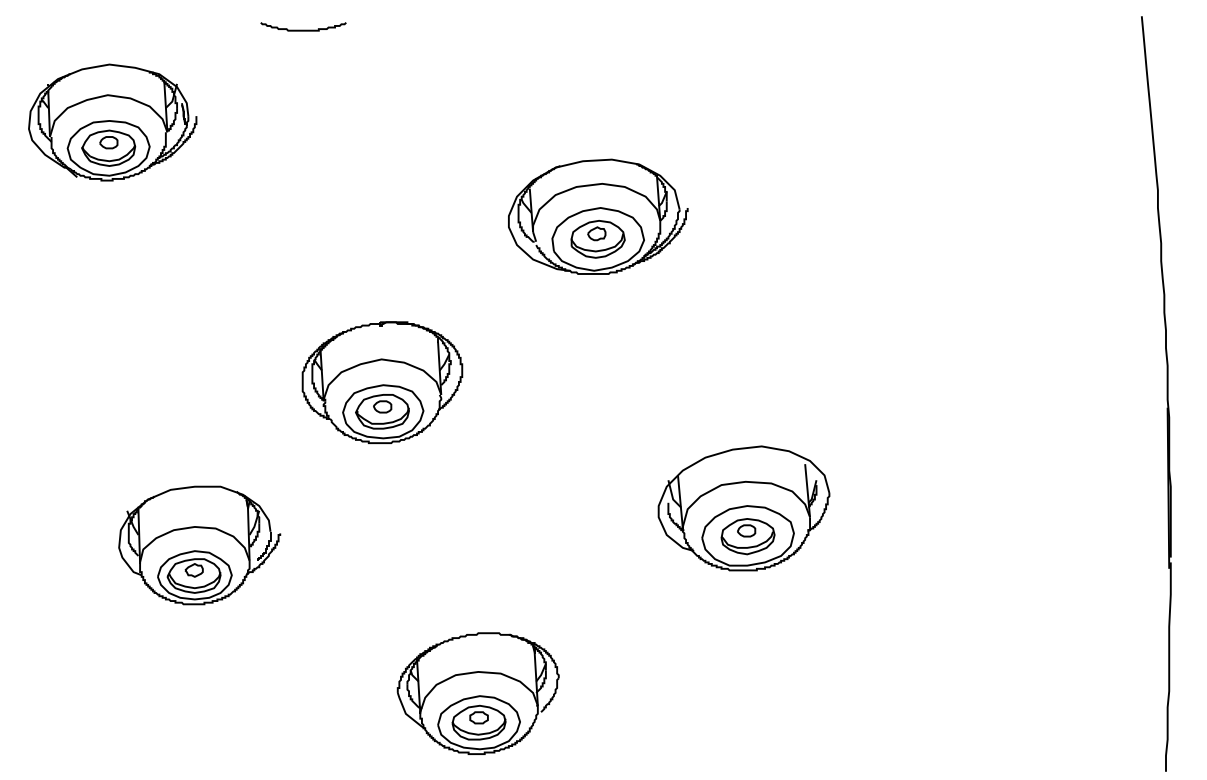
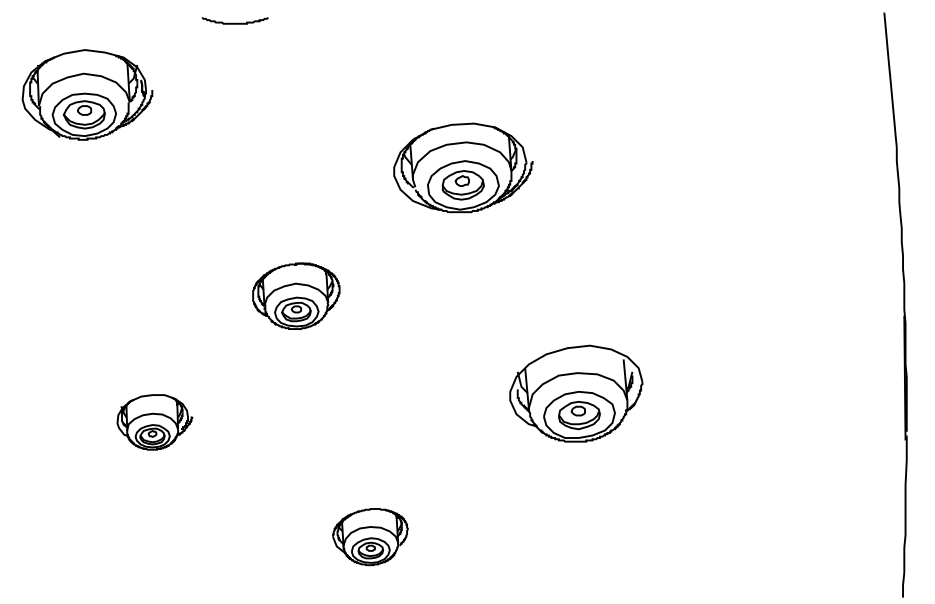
part: (382, 382) -> (296, 296), size x0.7
part: (199, 545) -> (154, 422), size x0.6
part: (477, 693) -> (369, 537), size x0.6

